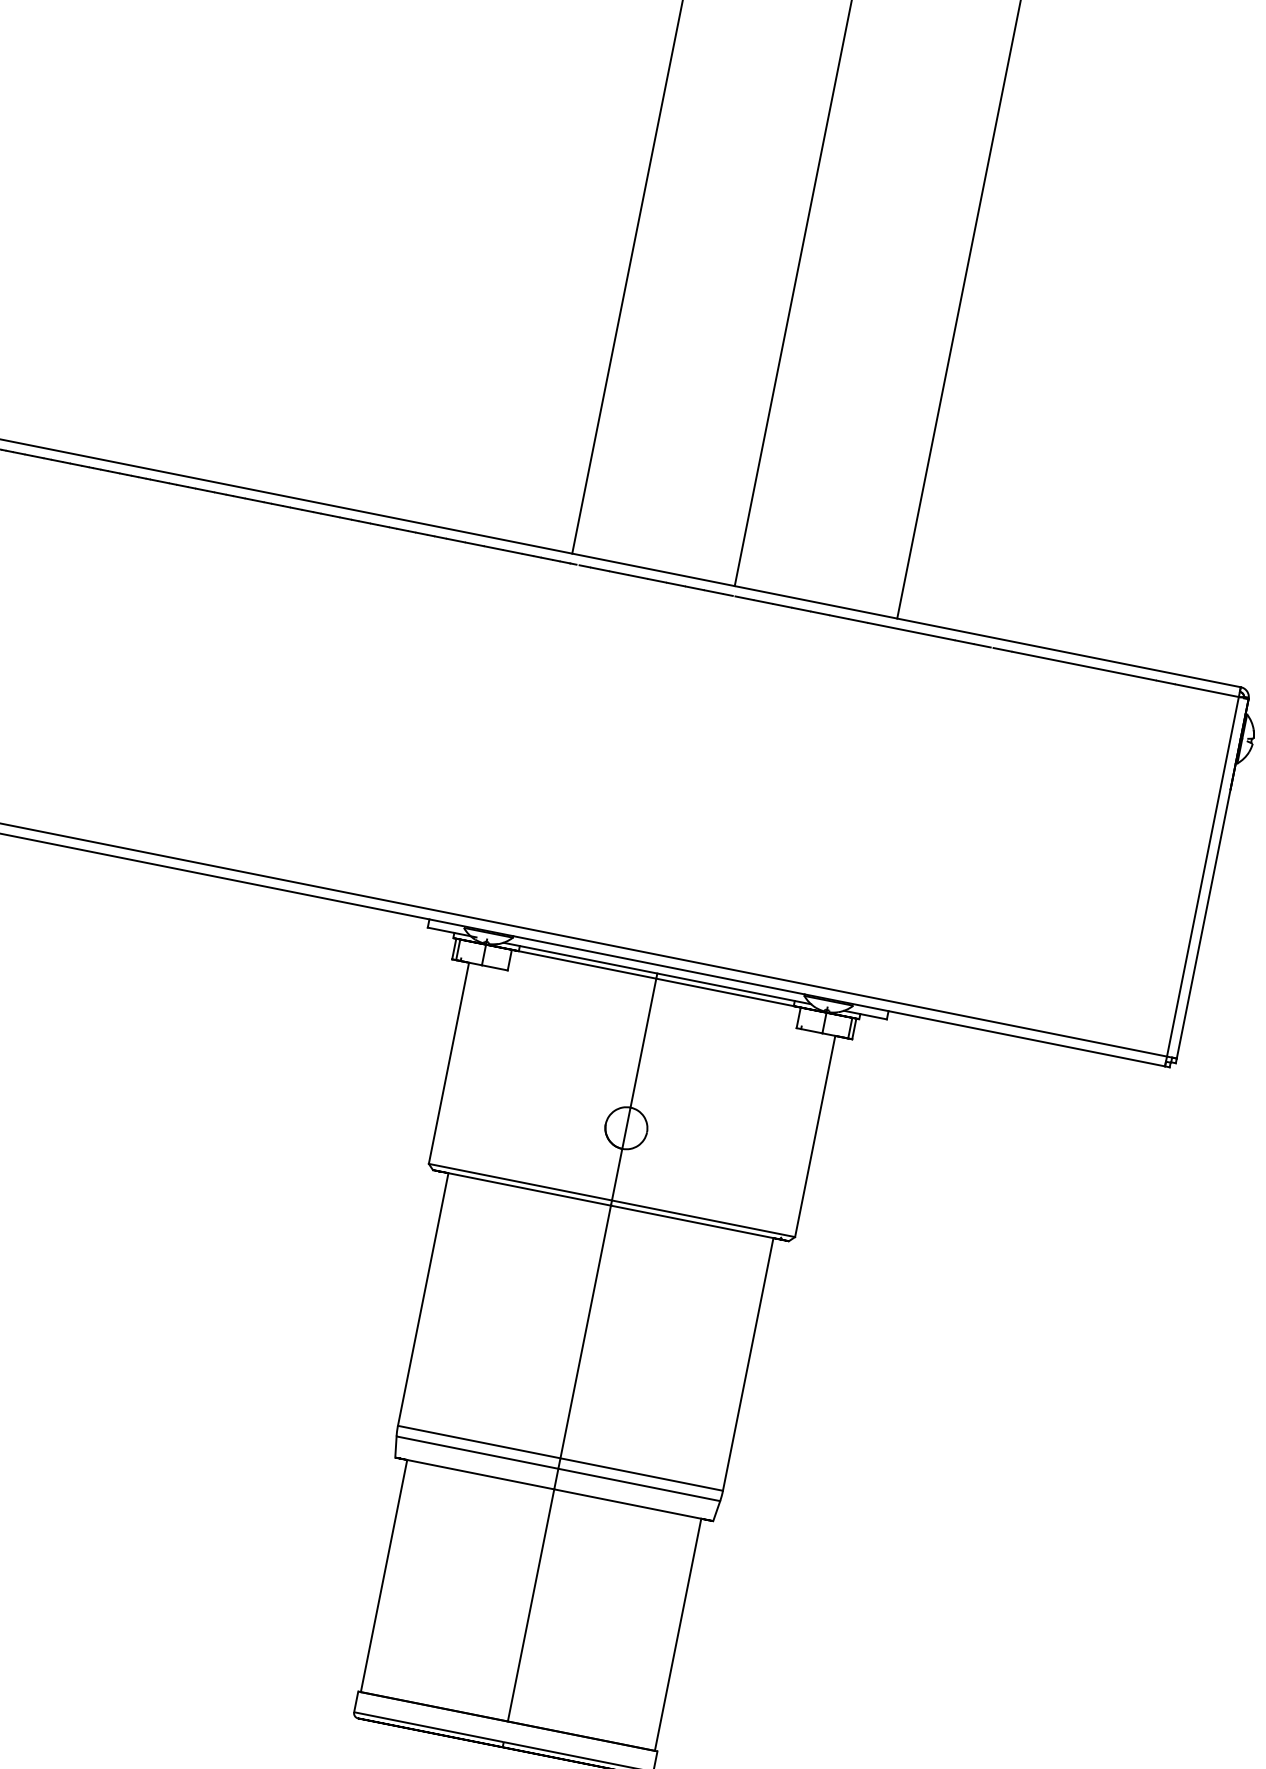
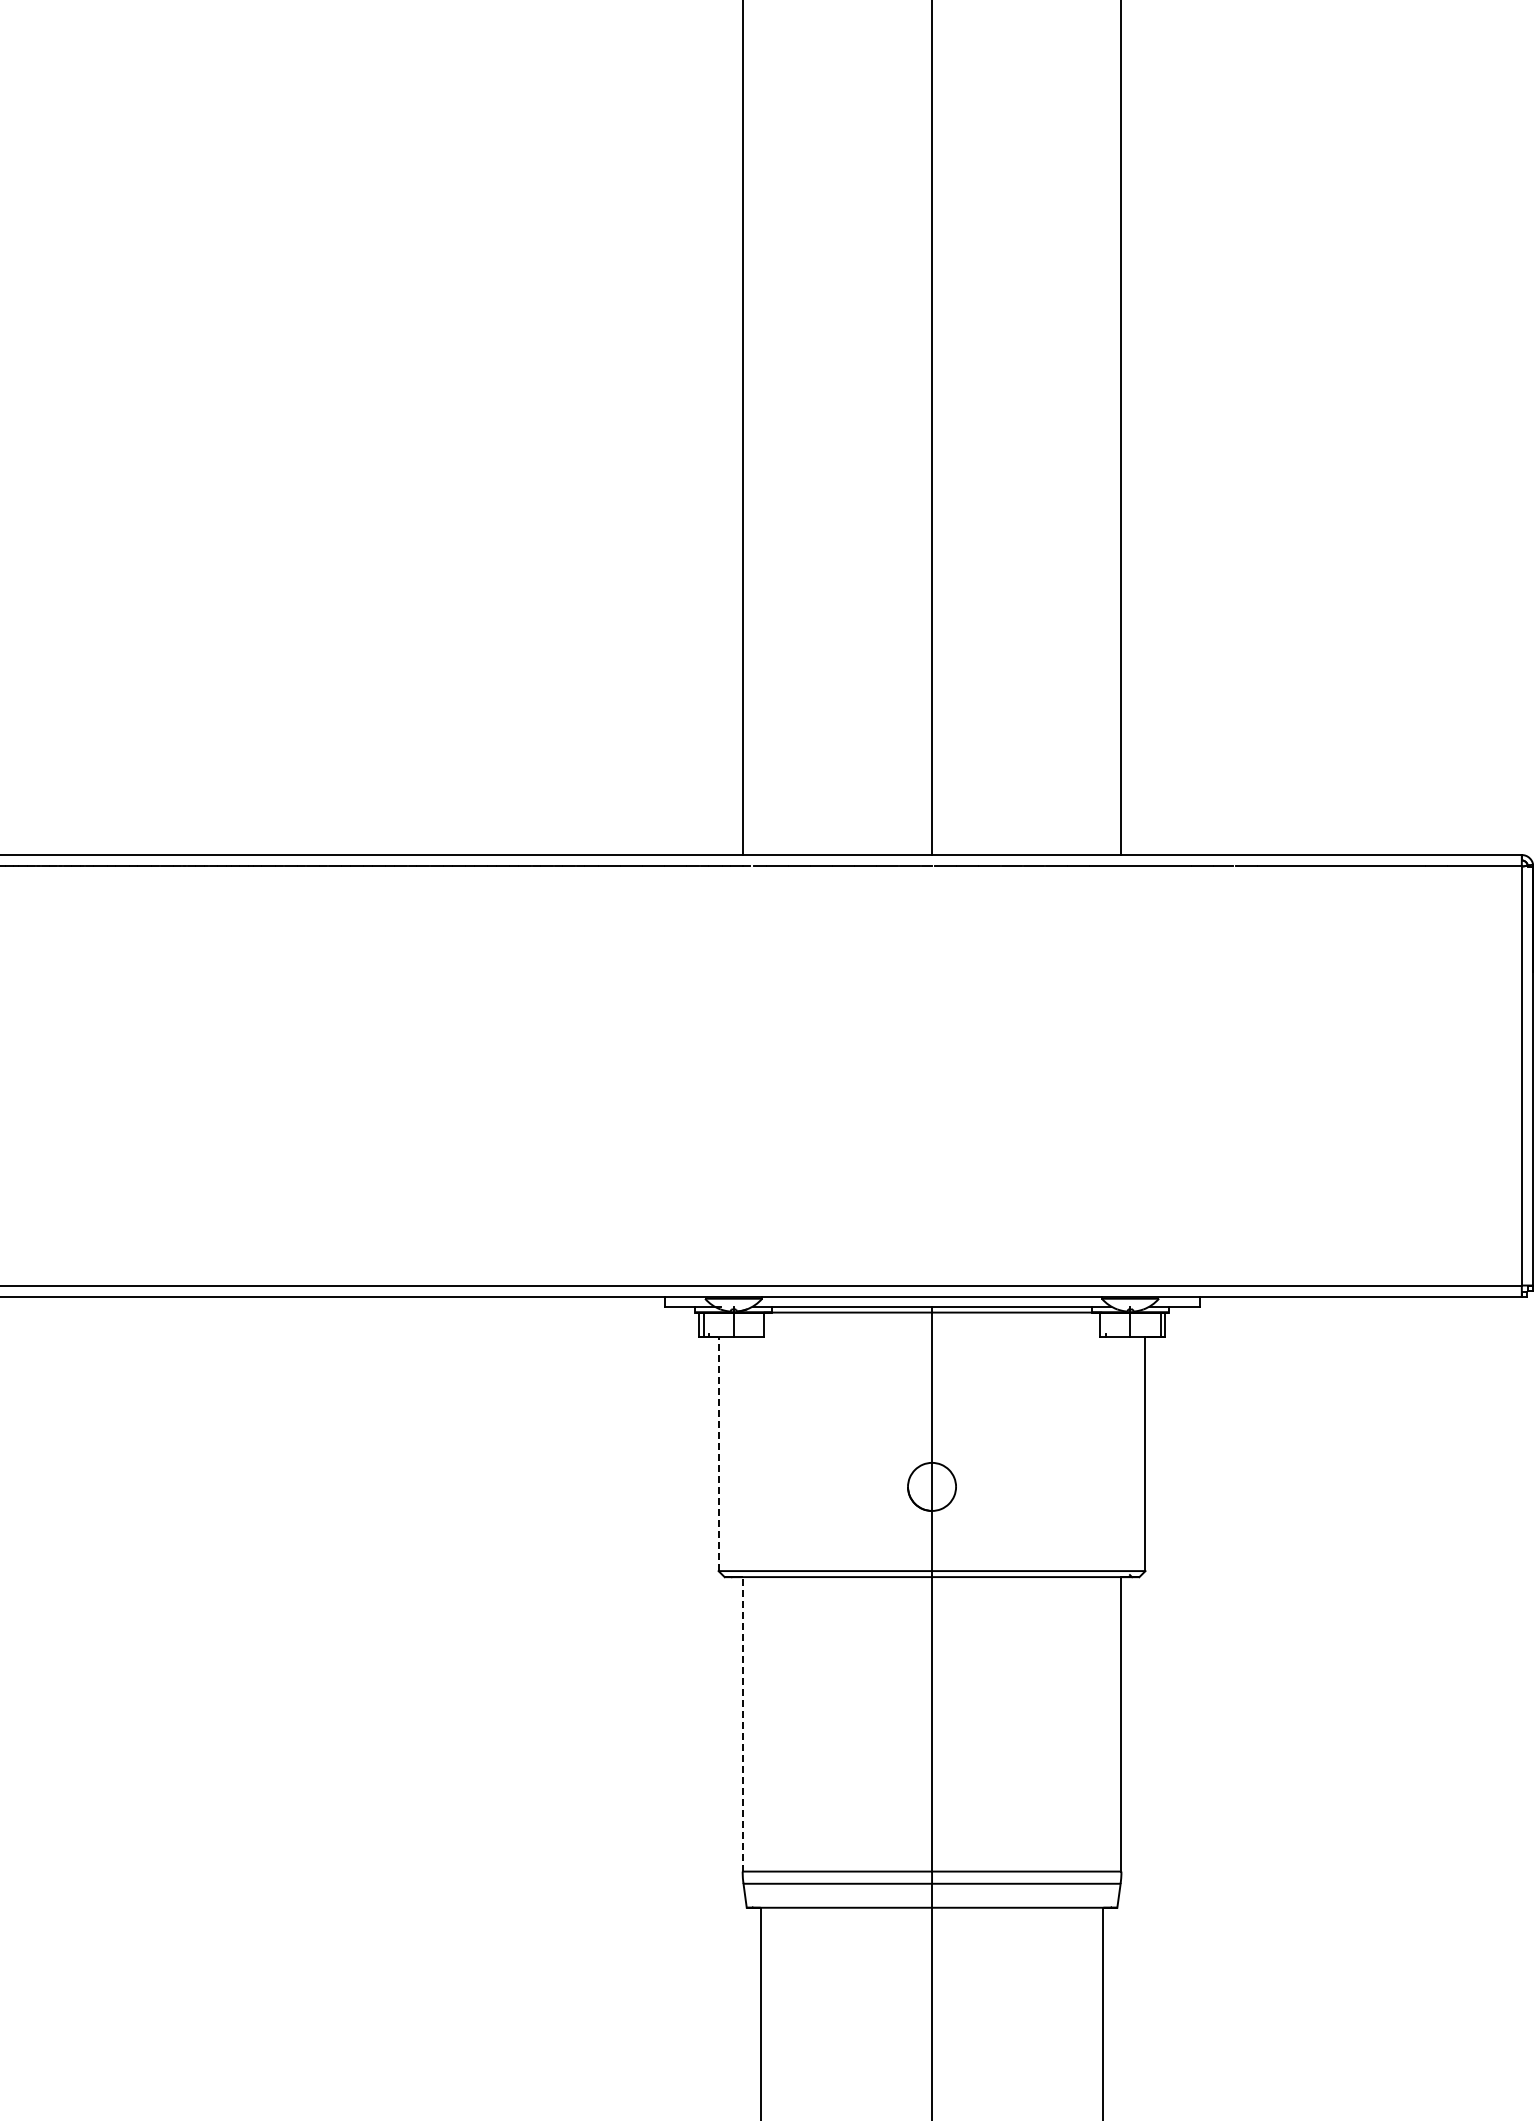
line: (448, 1062) -> (718, 1453), solid -> dashed
line: (423, 1298) -> (742, 1723), solid -> dashed

